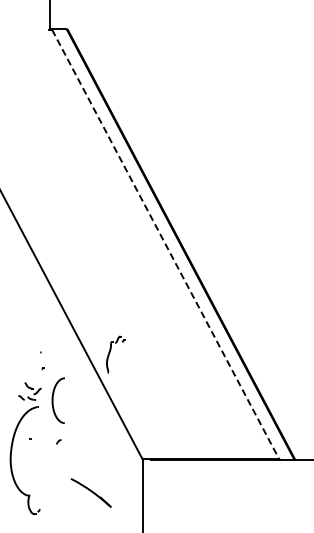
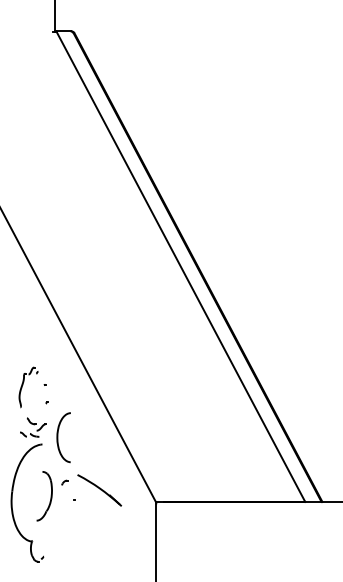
line: (165, 244) -> (180, 266), dashed -> solid
part: (115, 354) -> (28, 387), moved
part: (40, 454) -> (44, 496), added
part: (90, 492) -> (98, 489), moved

